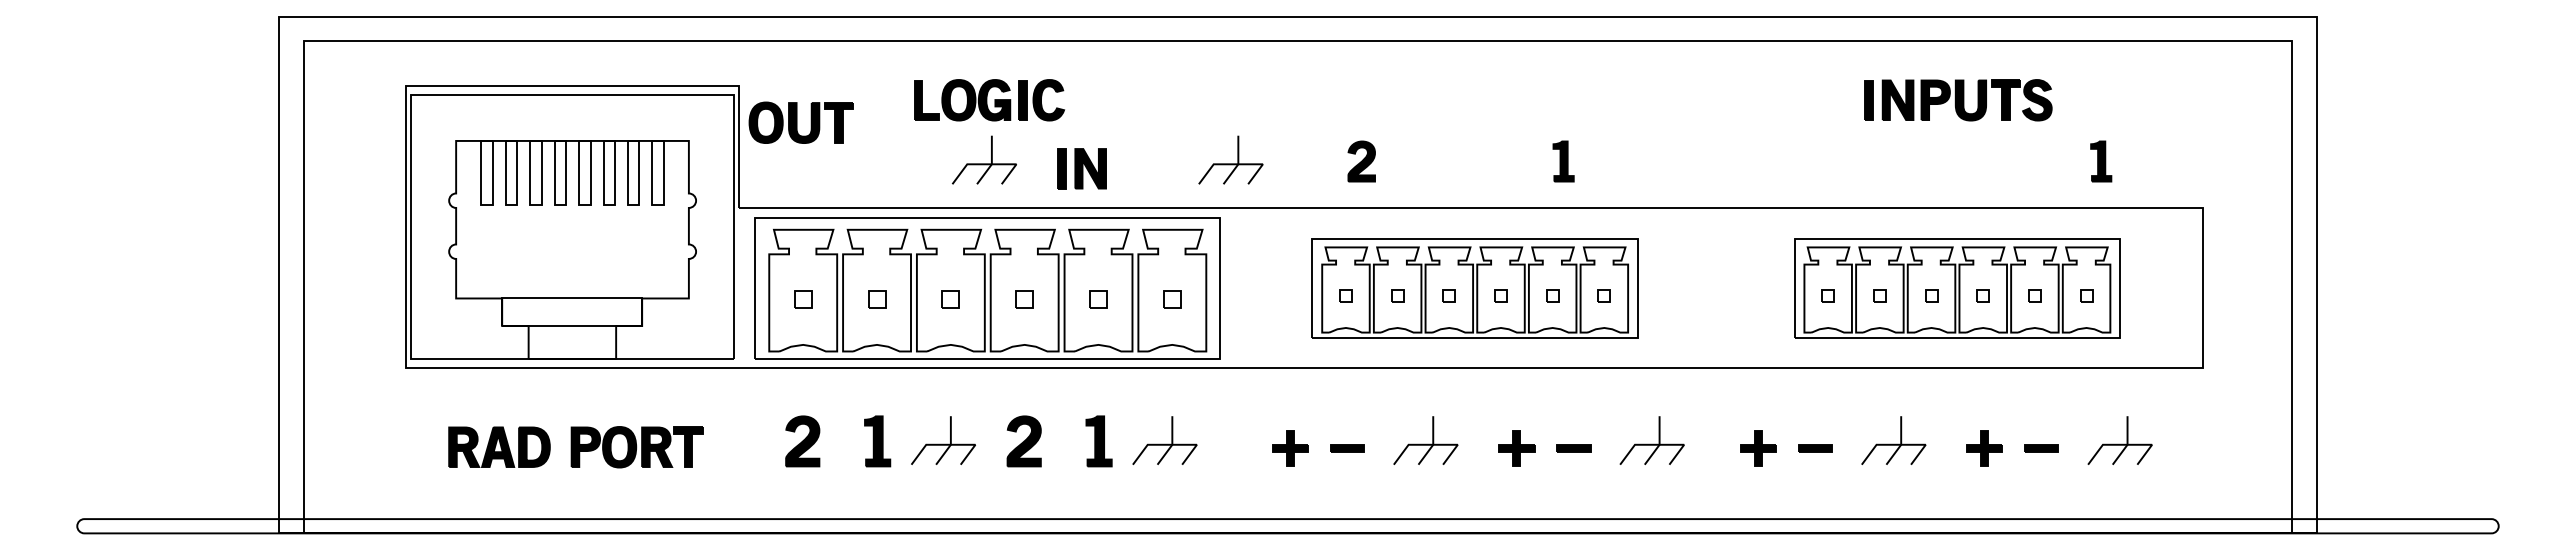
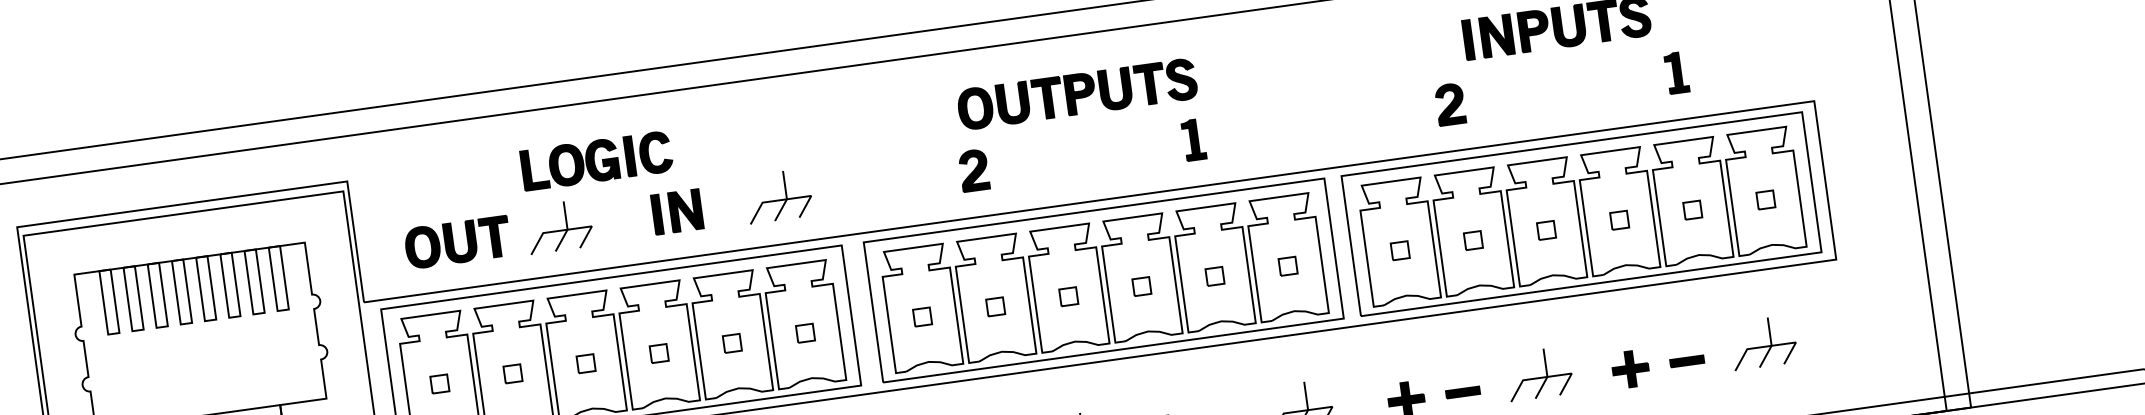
part: (1474, 100) -> (1077, 94), added
part: (800, 122) -> (456, 242), moved
part: (984, 159) -> (559, 225), moved
part: (1230, 159) -> (778, 195), moved
part: (1563, 161) -> (1193, 140), moved
part: (1842, 161) -> (1450, 104), added
part: (2101, 161) -> (1677, 72), moved
part: (1081, 168) -> (676, 211), moved
part: (1475, 288) -> (1104, 280), size x1.43
part: (1957, 288) -> (1581, 214), size x1.43

